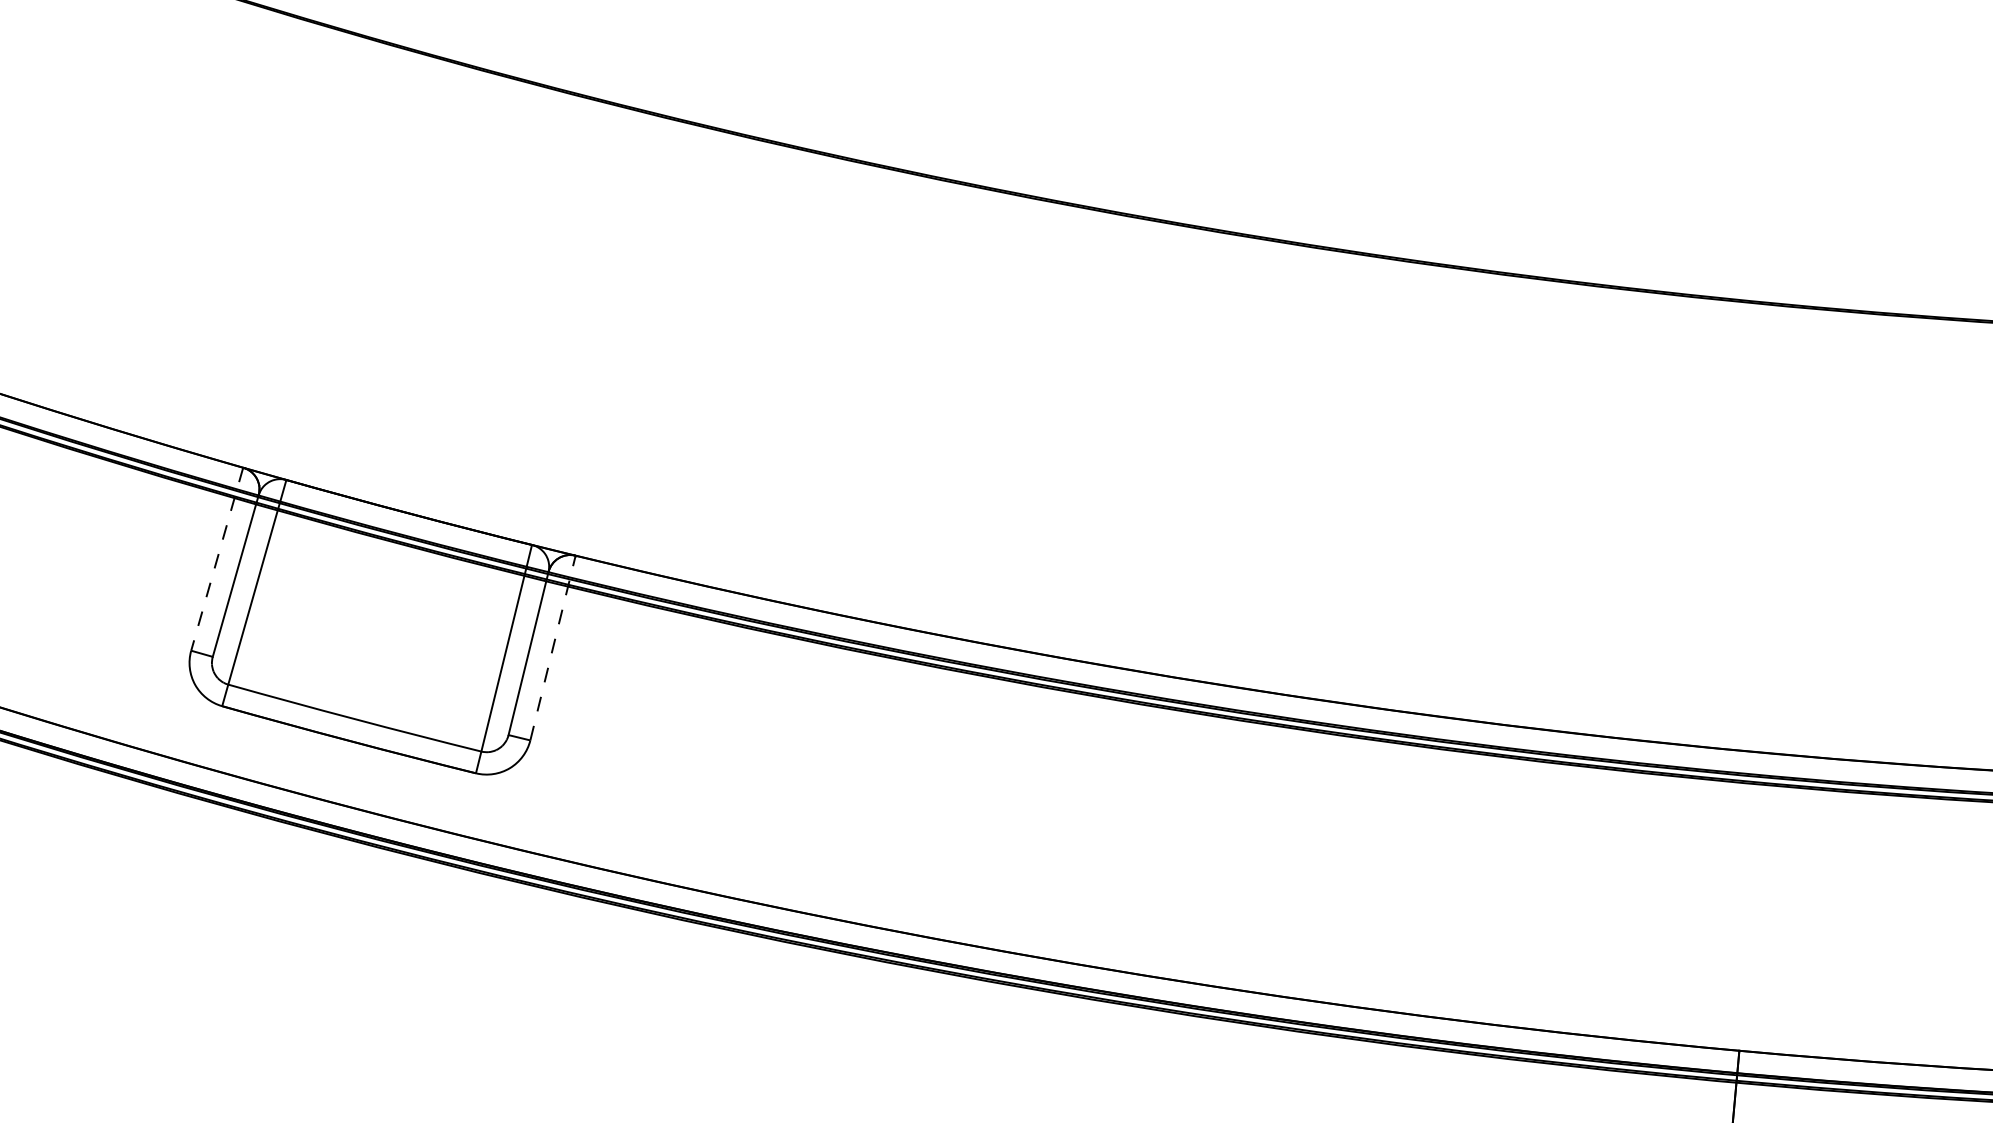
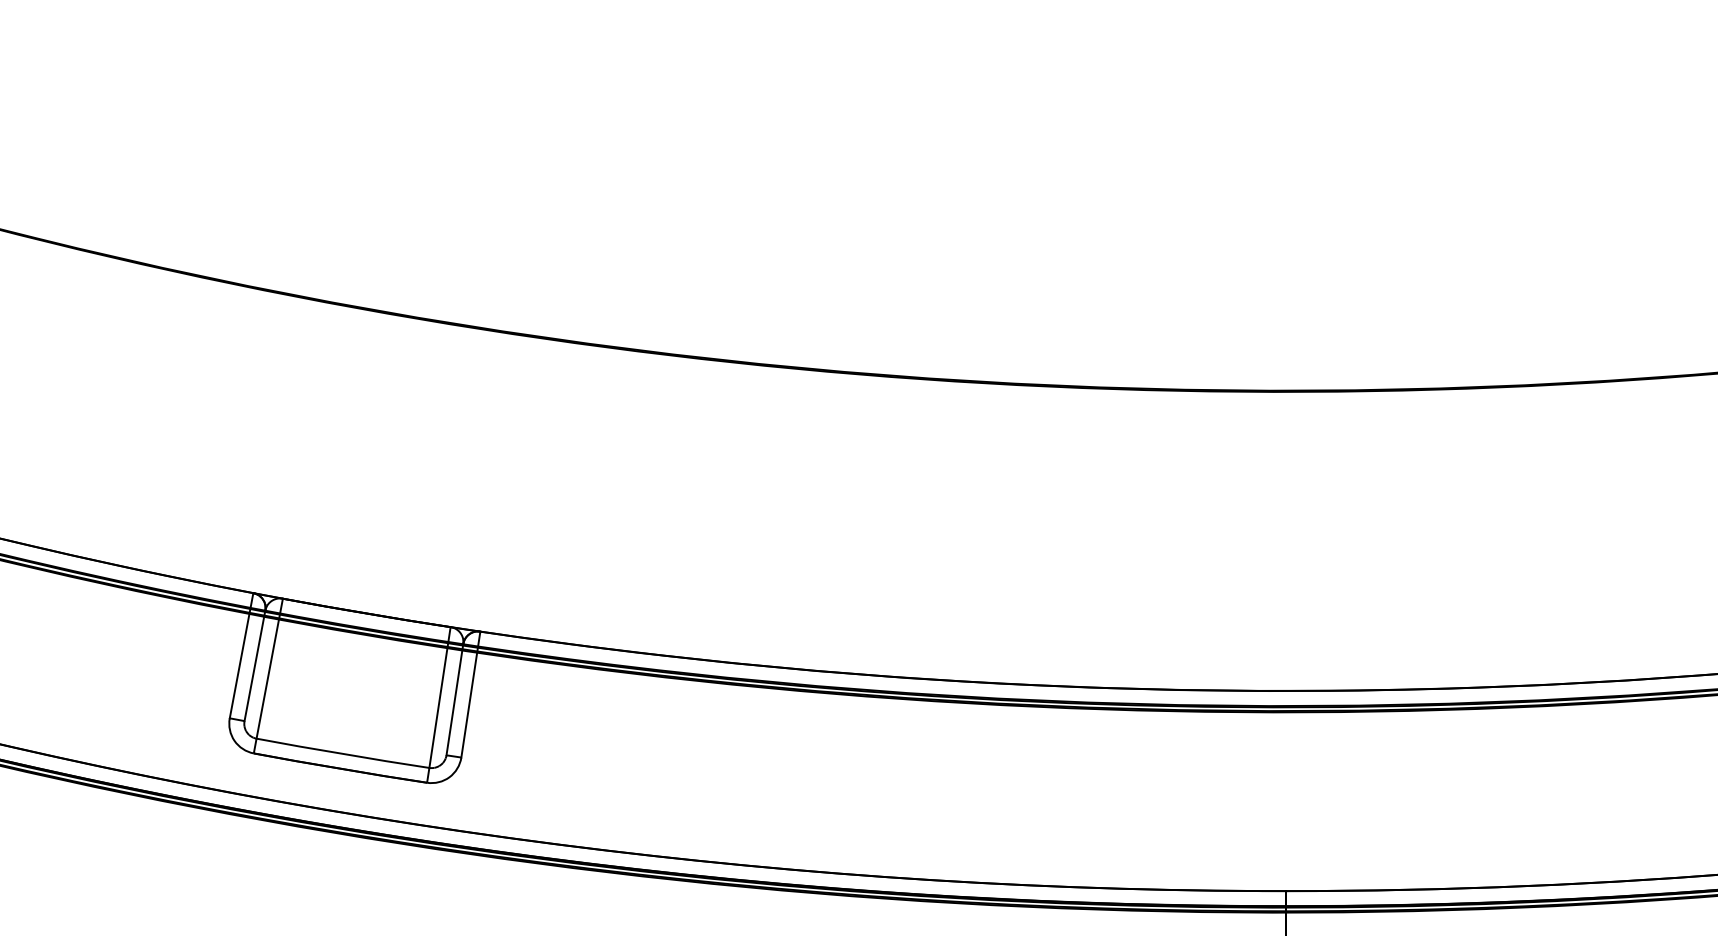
line: (217, 558) -> (241, 655), dashed -> solid
line: (552, 647) -> (470, 694), dashed -> solid

